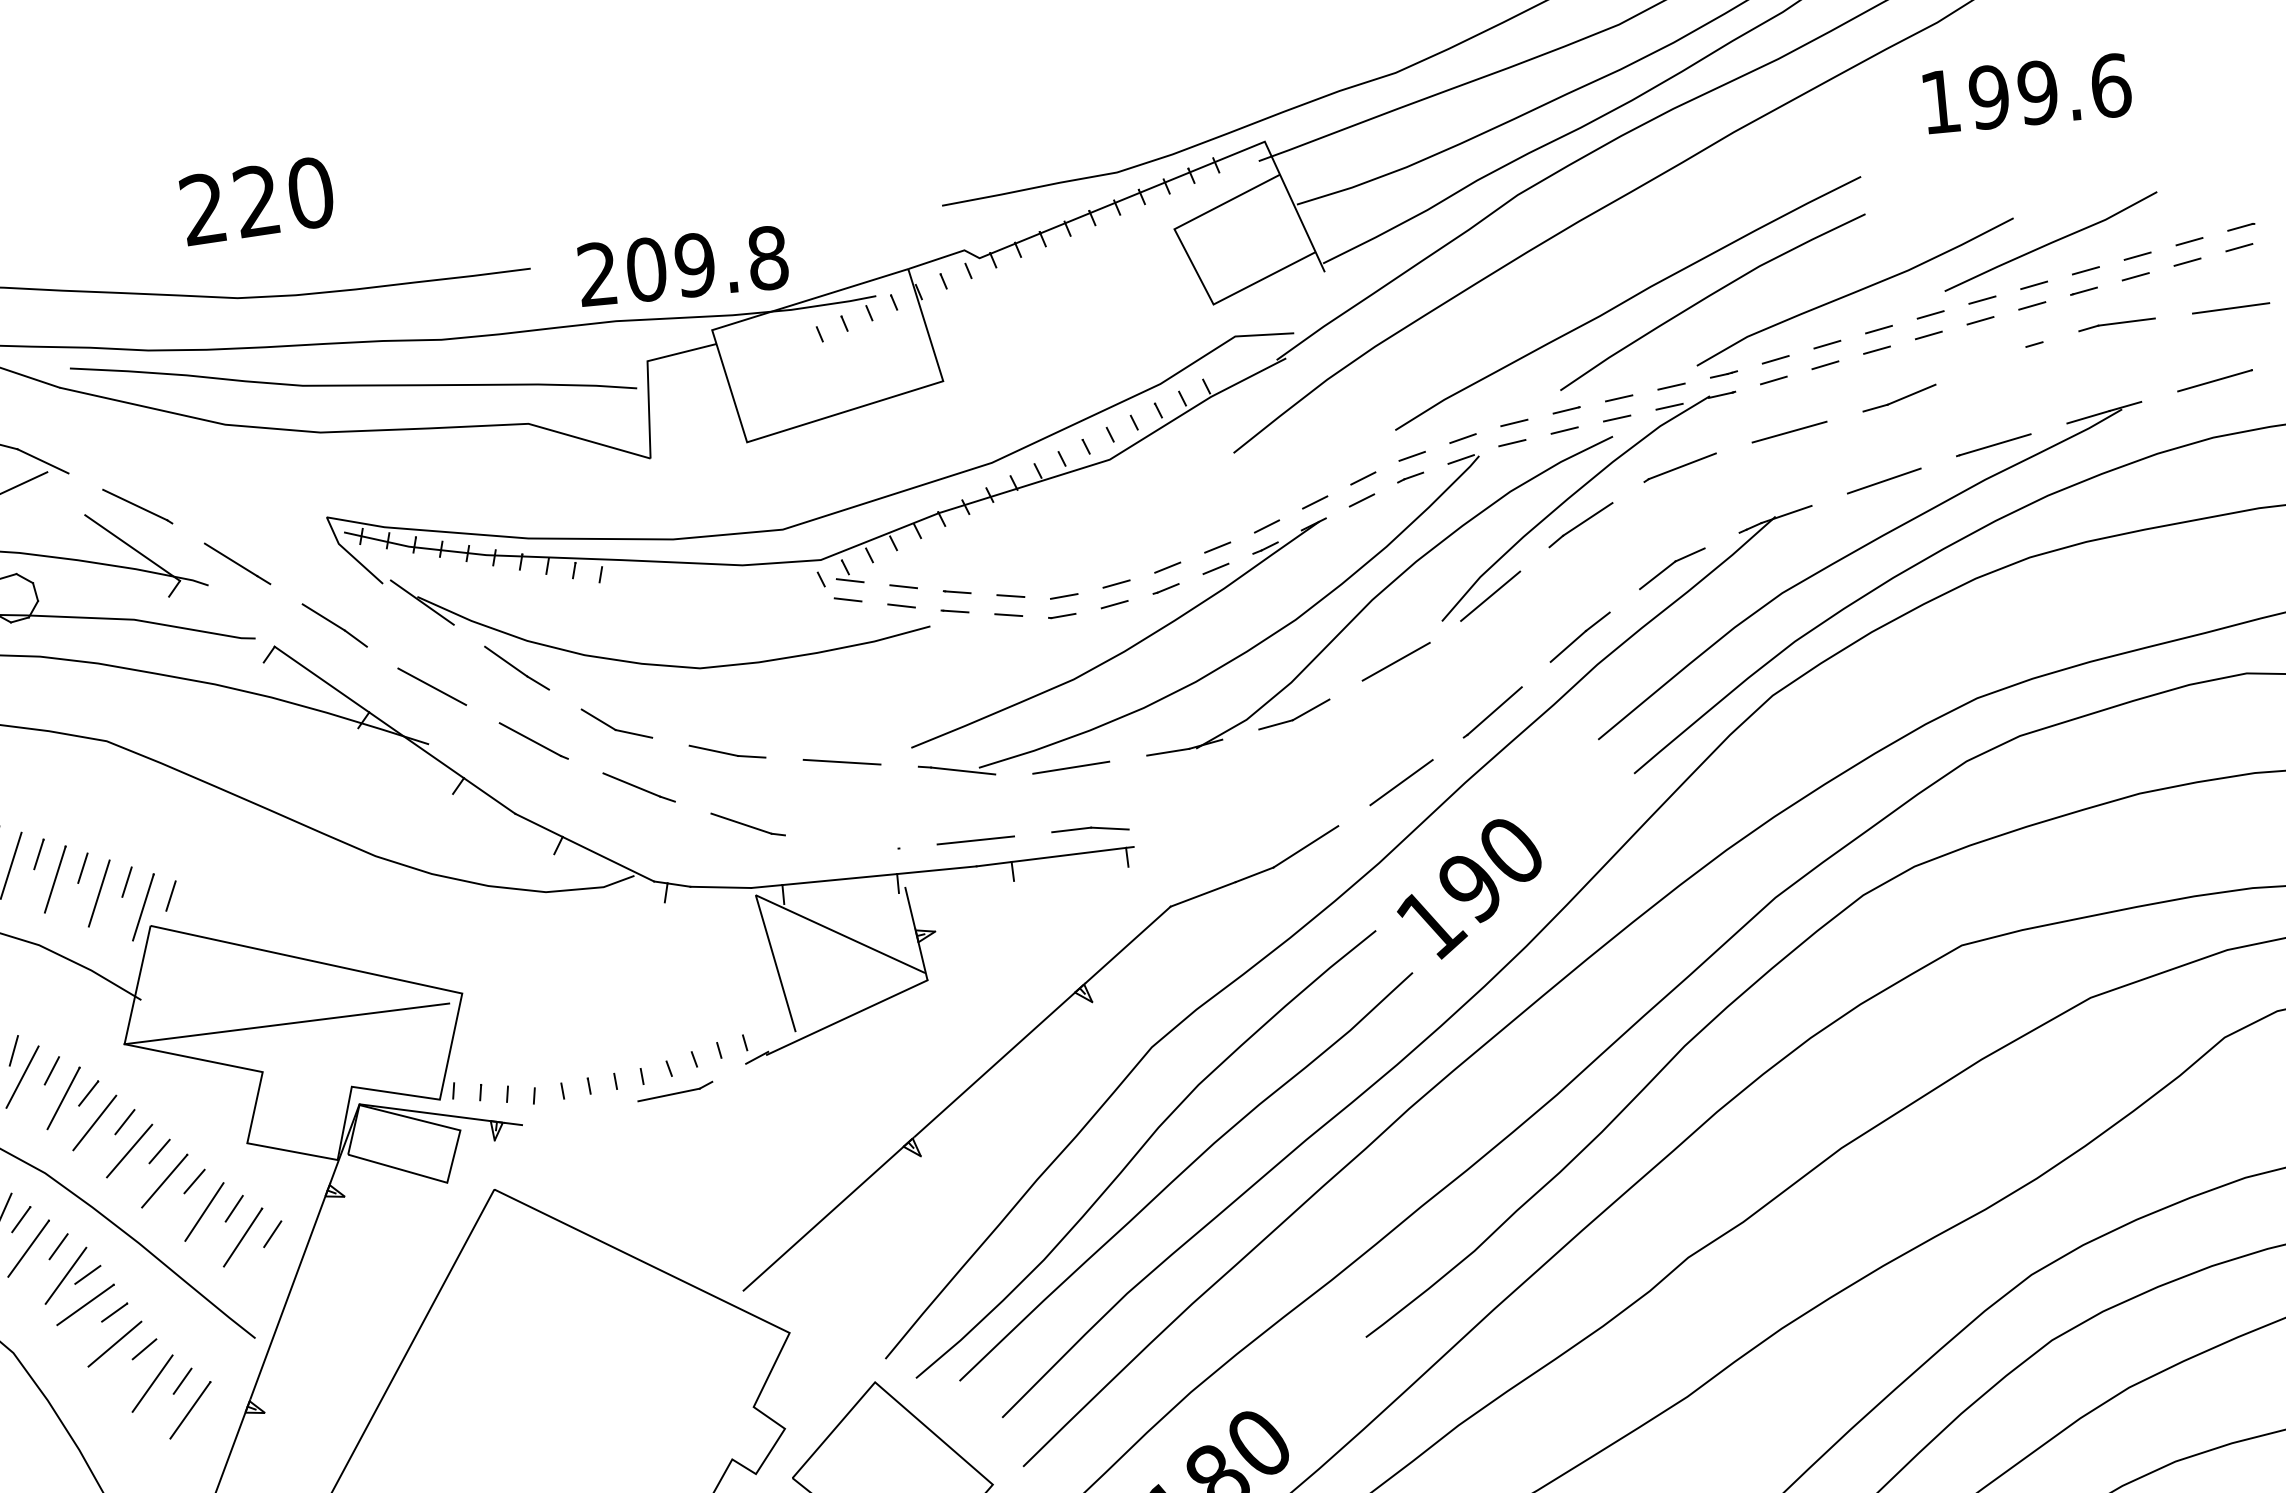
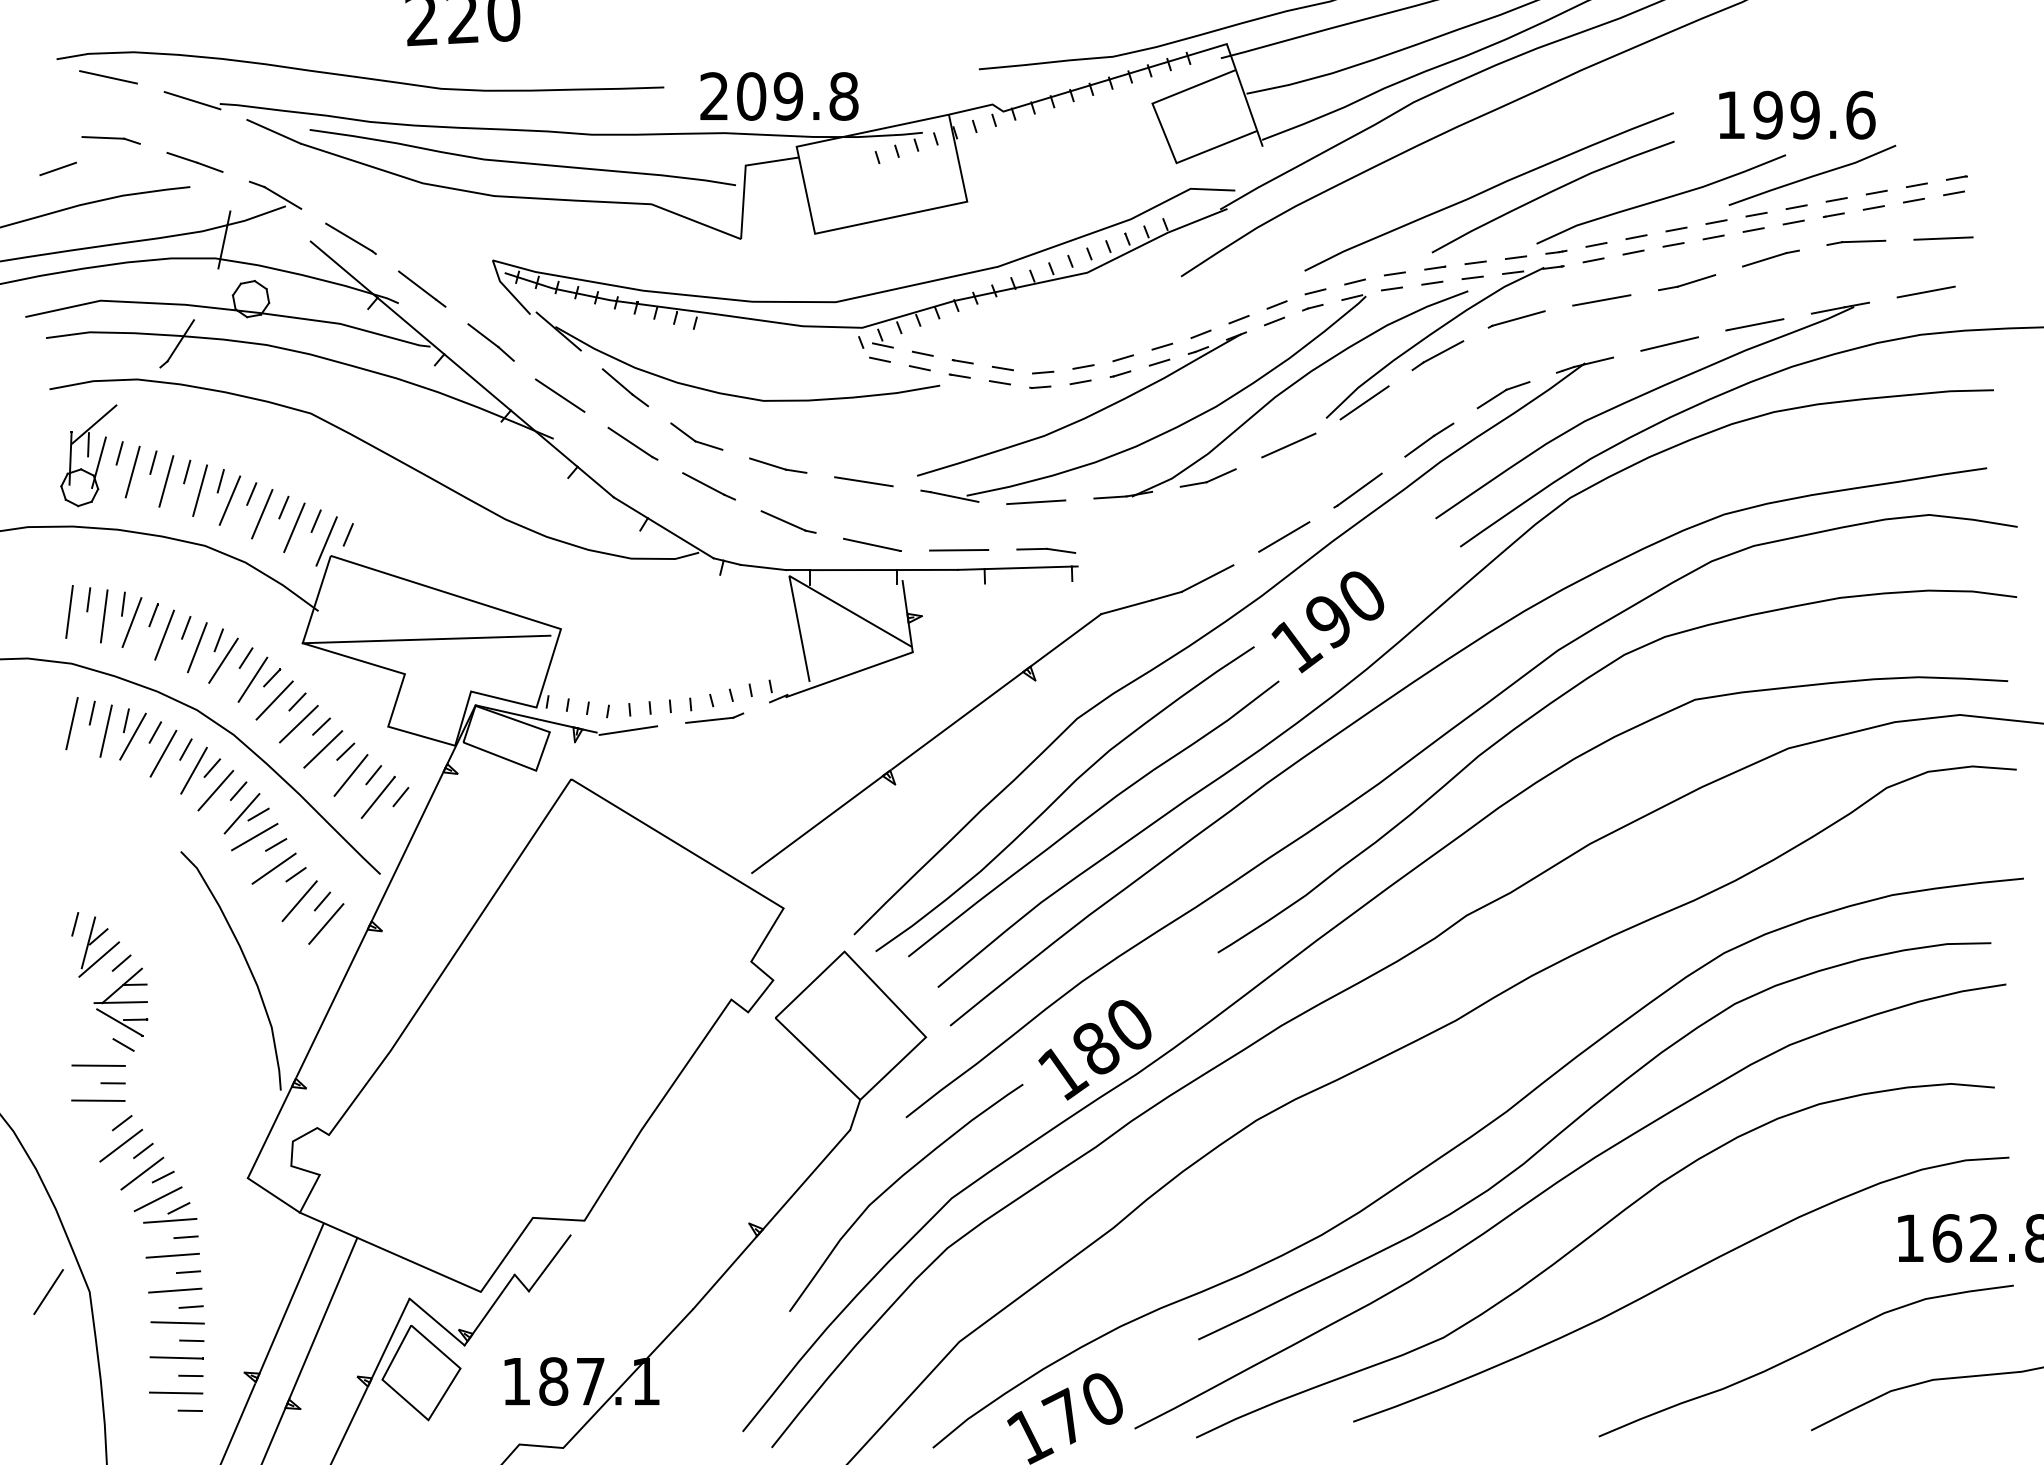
text: (2027, 92) -> (1797, 114), moved
line: (1998, 358) -> (1764, 259), added
line: (226, 613) -> (410, 325), added
line: (861, 843) -> (872, 544), added
line: (563, 1118) -> (628, 730), added

